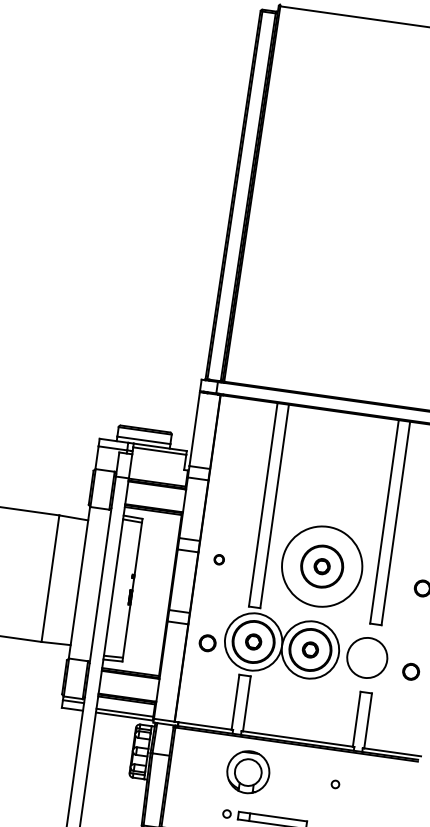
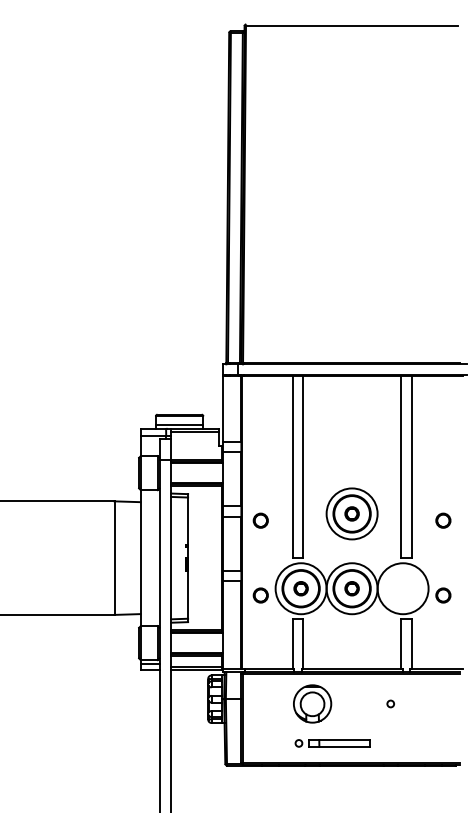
circle: (219, 559) -> (260, 520), size x1.67
circle: (321, 566) -> (351, 513), size x0.71
circle: (366, 657) -> (402, 588), size x1.43

